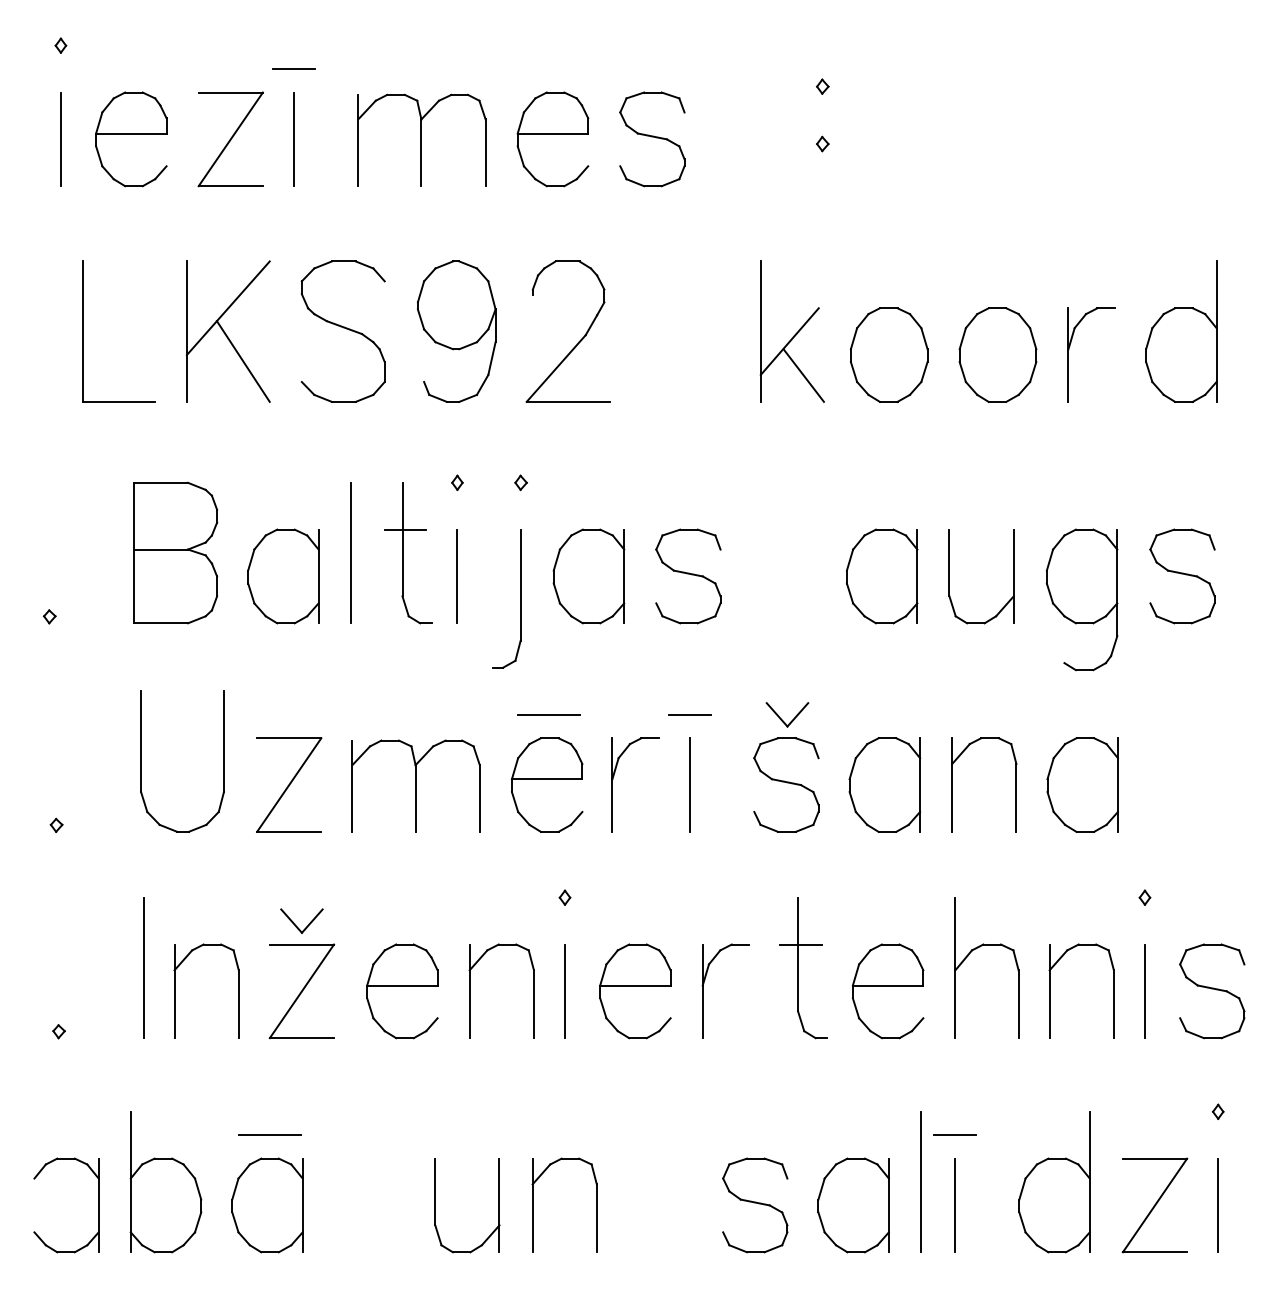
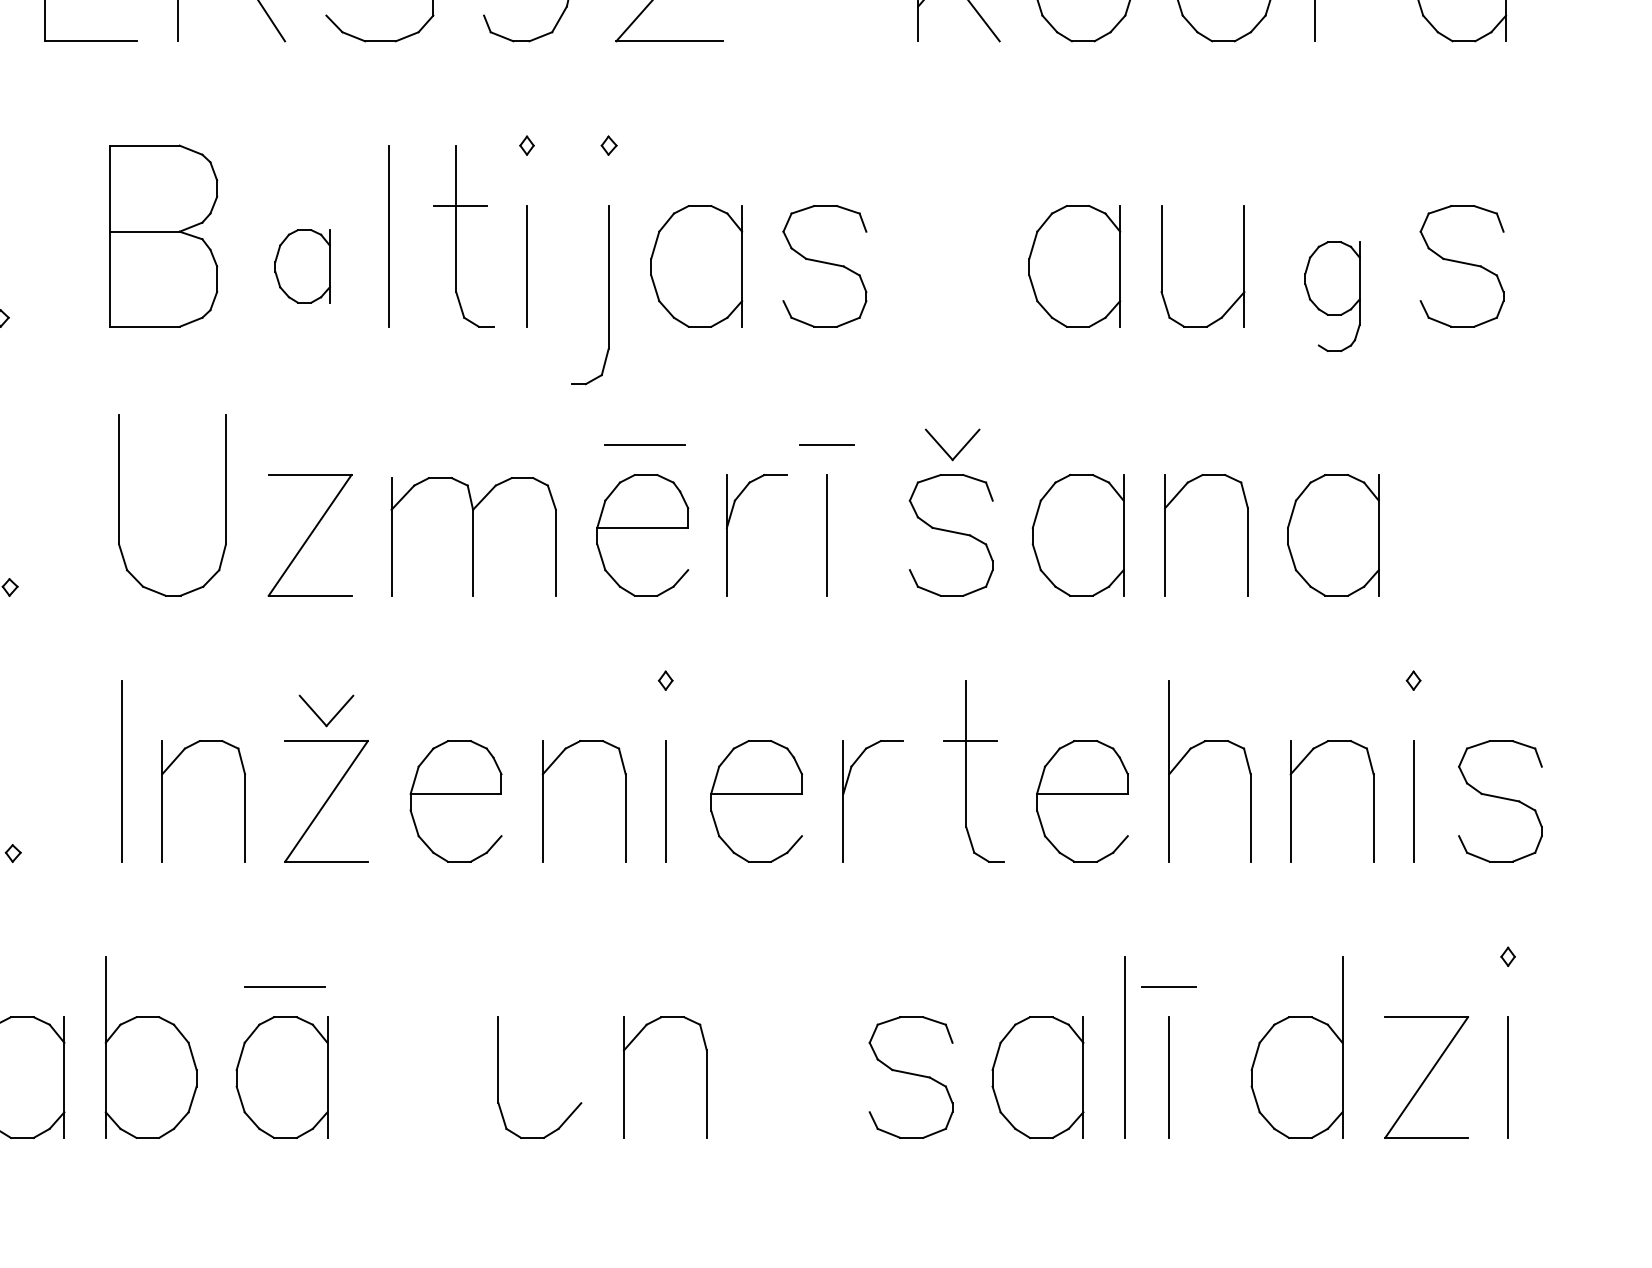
part: (283, 576) -> (302, 266), size x0.6
part: (1081, 599) -> (1331, 296), size x0.6
line: (499, 1205) -> (581, 1077), removed

